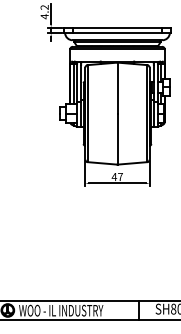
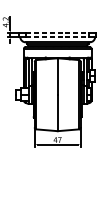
line: (117, 27) -> (57, 33), solid -> dashed
line: (117, 33) -> (57, 37), solid -> dashed

